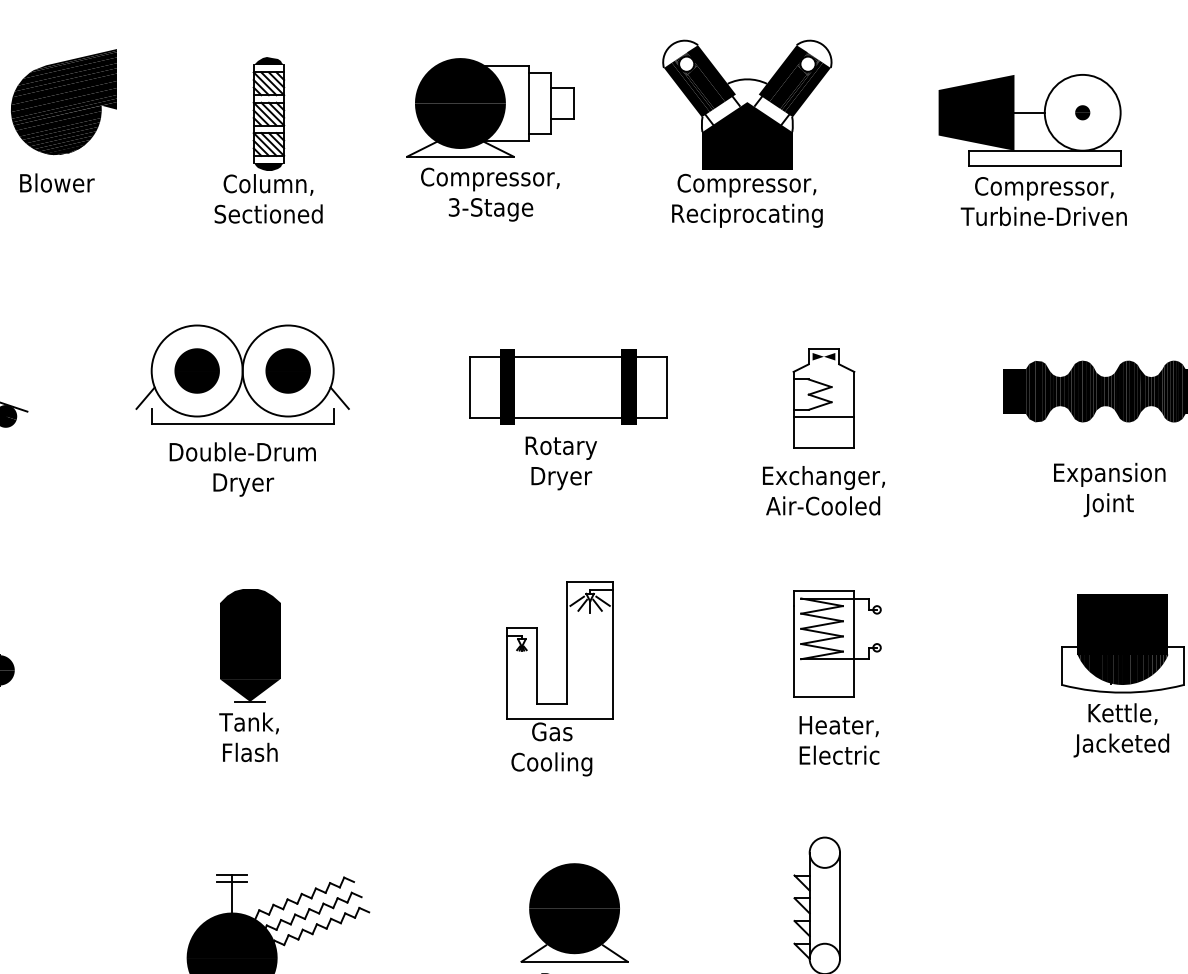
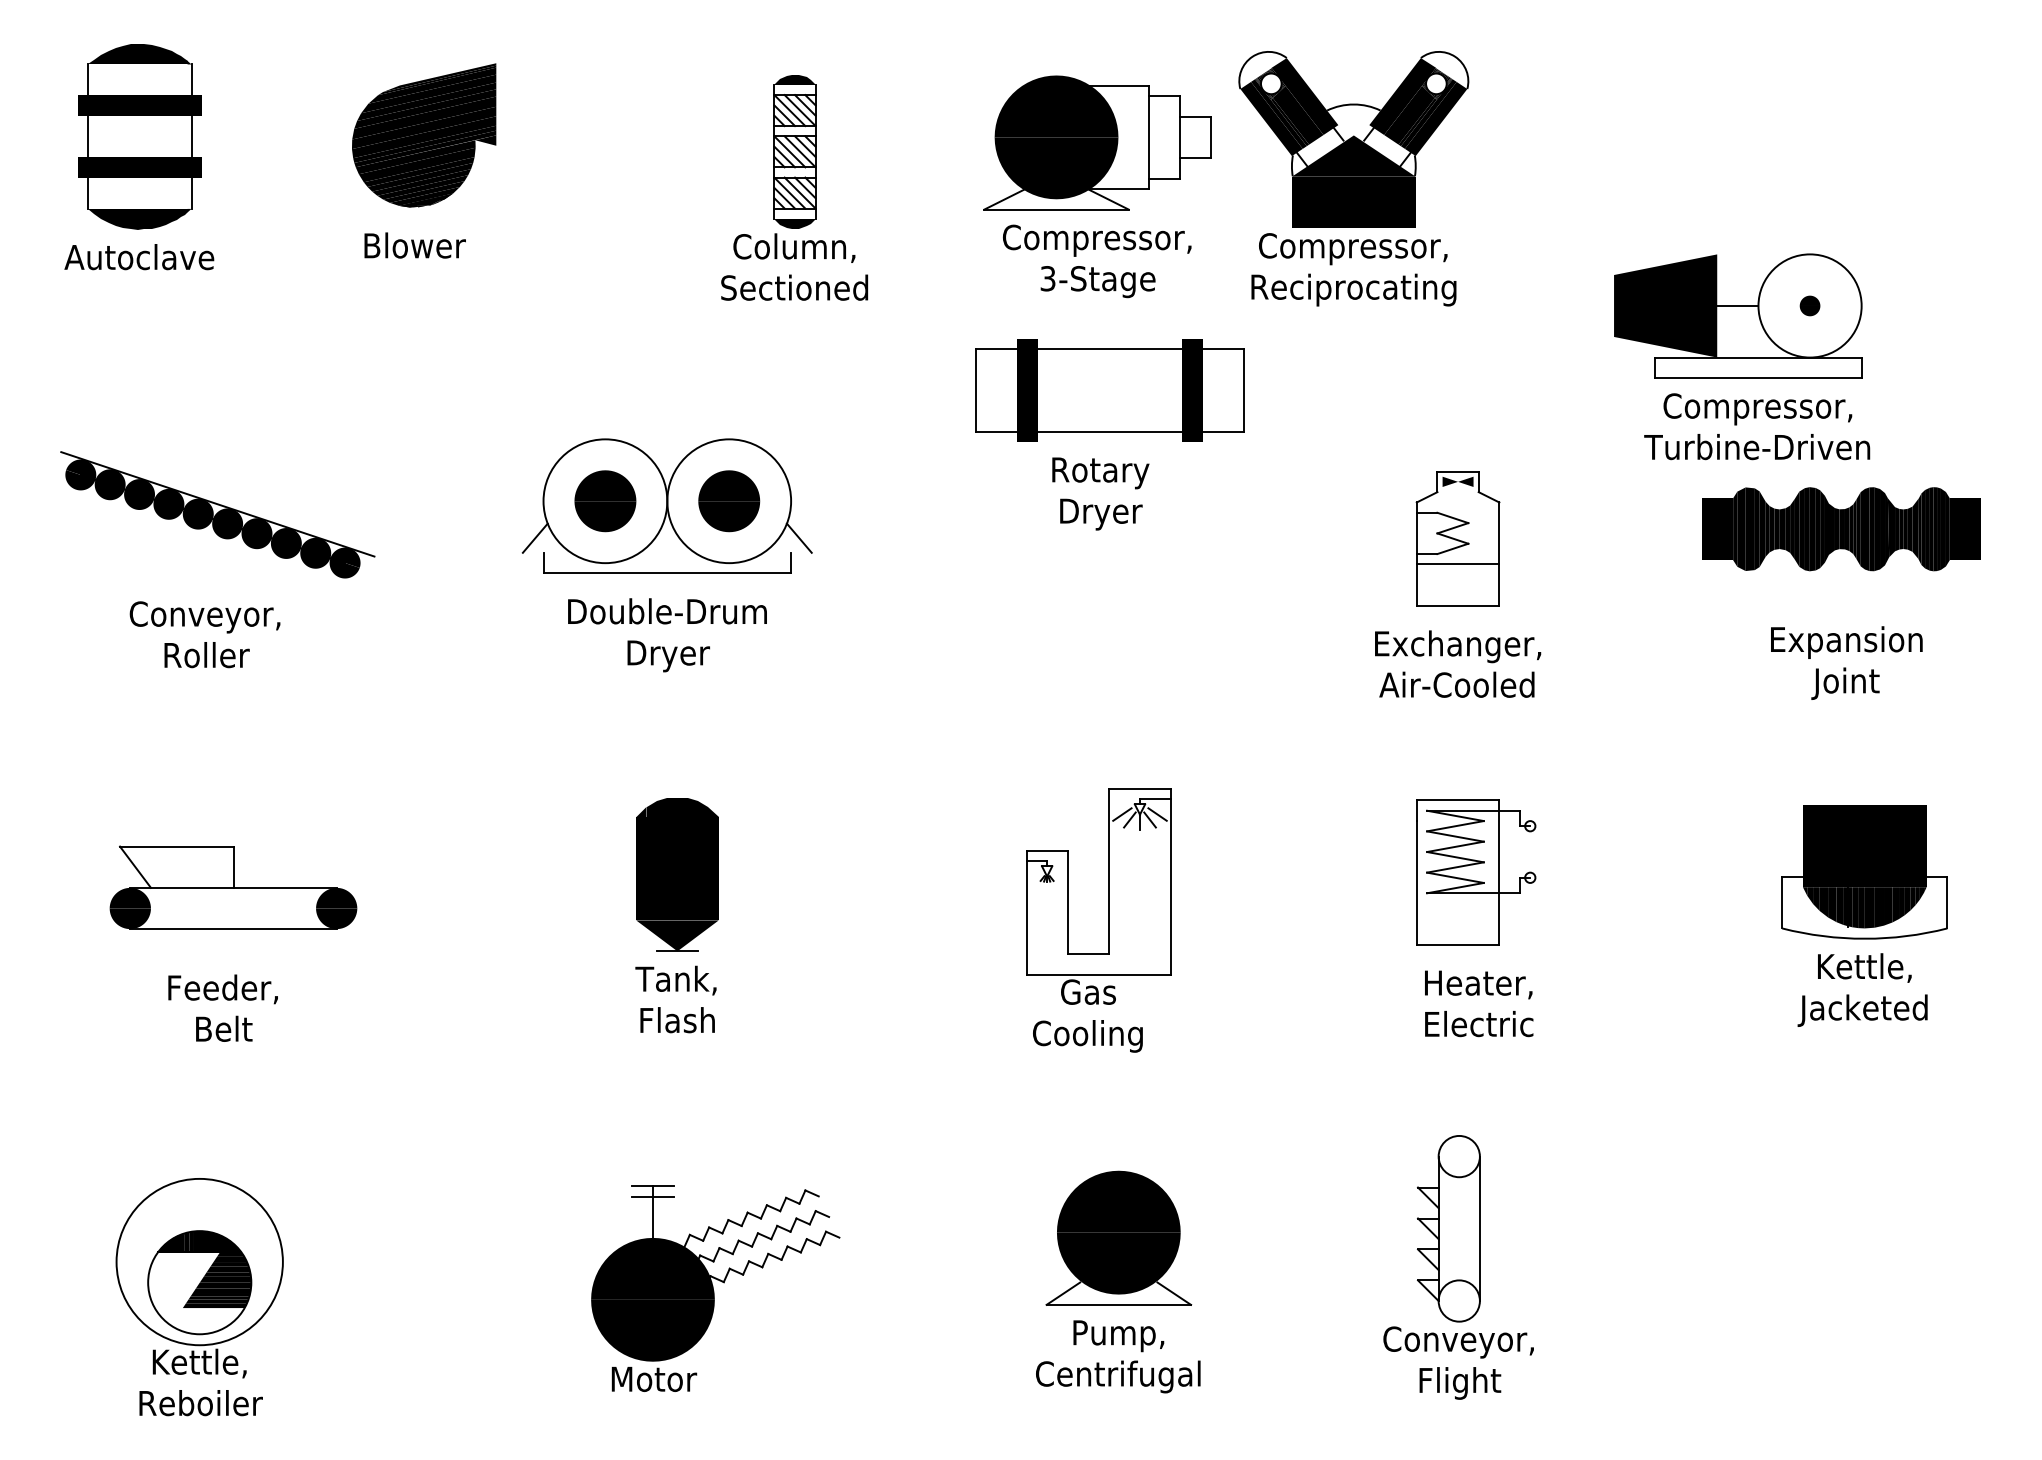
part: (490, 139) -> (1097, 186), moved
part: (268, 140) -> (794, 187), moved
part: (1033, 149) -> (1742, 356), moved
part: (567, 419) -> (1109, 434), moved

